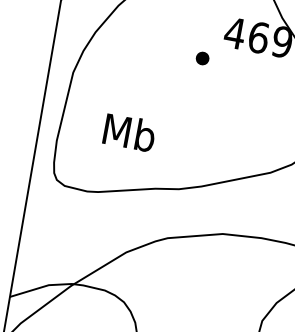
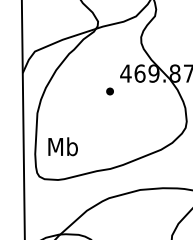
text: (128, 132) -> (62, 146), moved

